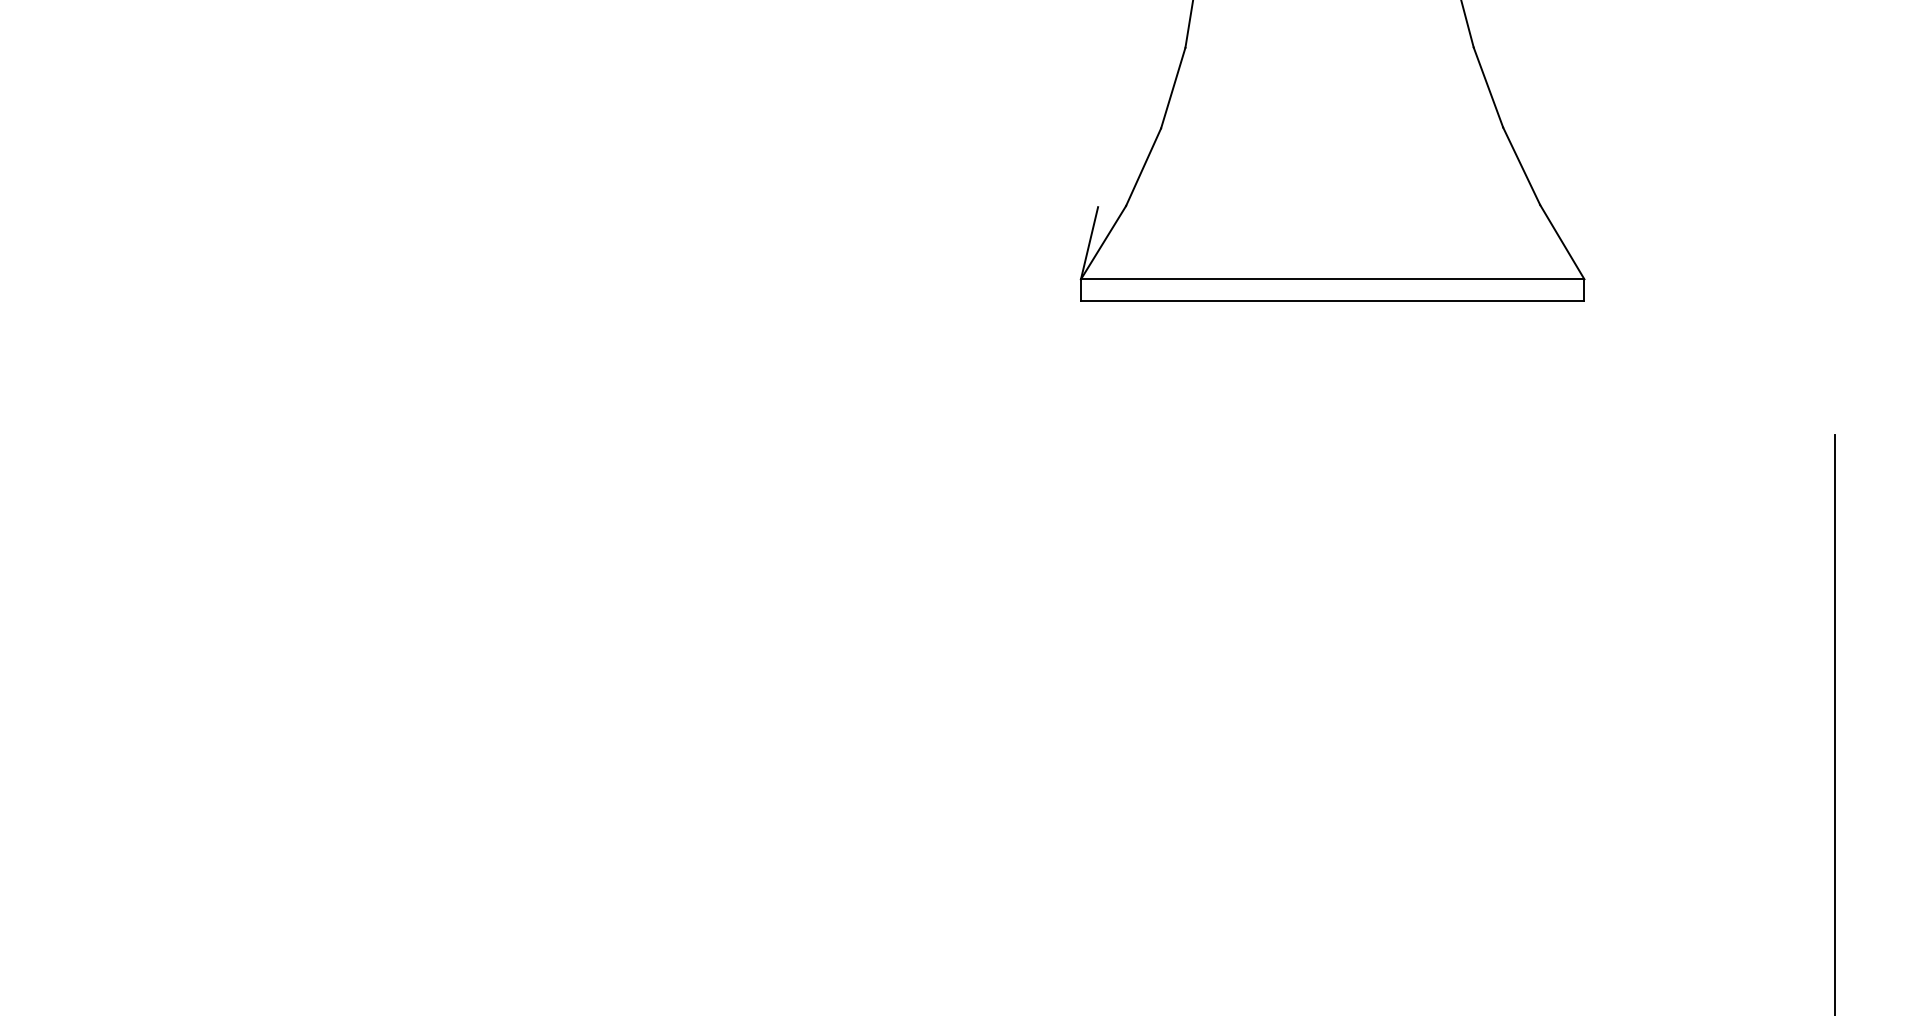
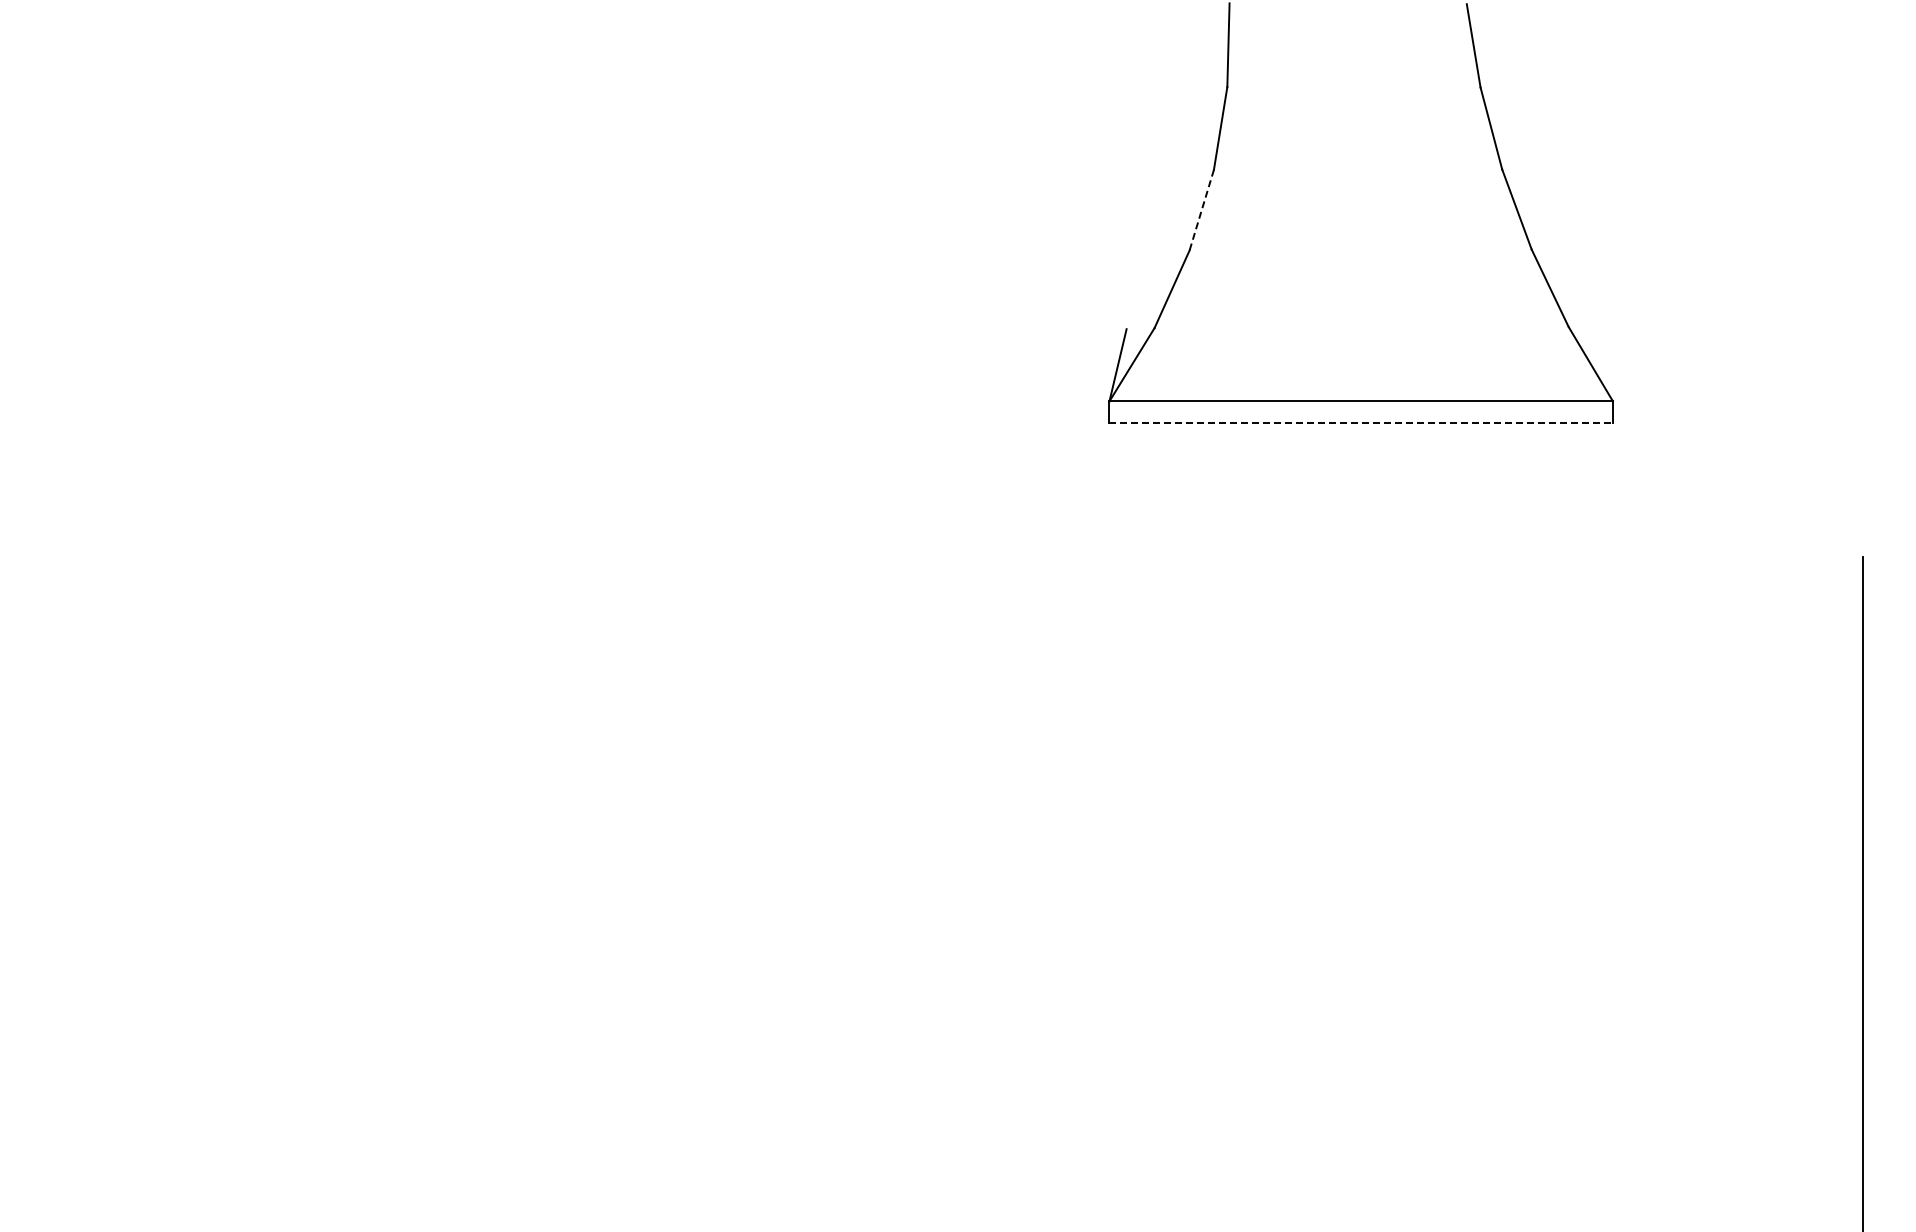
line: (1172, 88) -> (1201, 210), solid -> dashed
line: (1332, 300) -> (1361, 422), solid -> dashed

